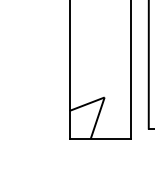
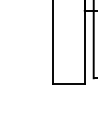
hatch: (86, 117) -> (61, 72), removed

